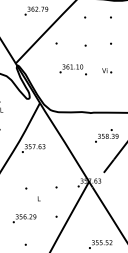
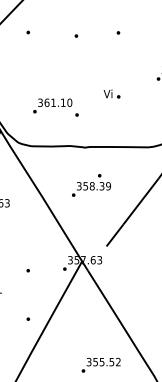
text: (72, 69) -> (54, 106), moved
text: (107, 70) -> (112, 93), moved
text: (106, 135) -> (91, 184), moved

